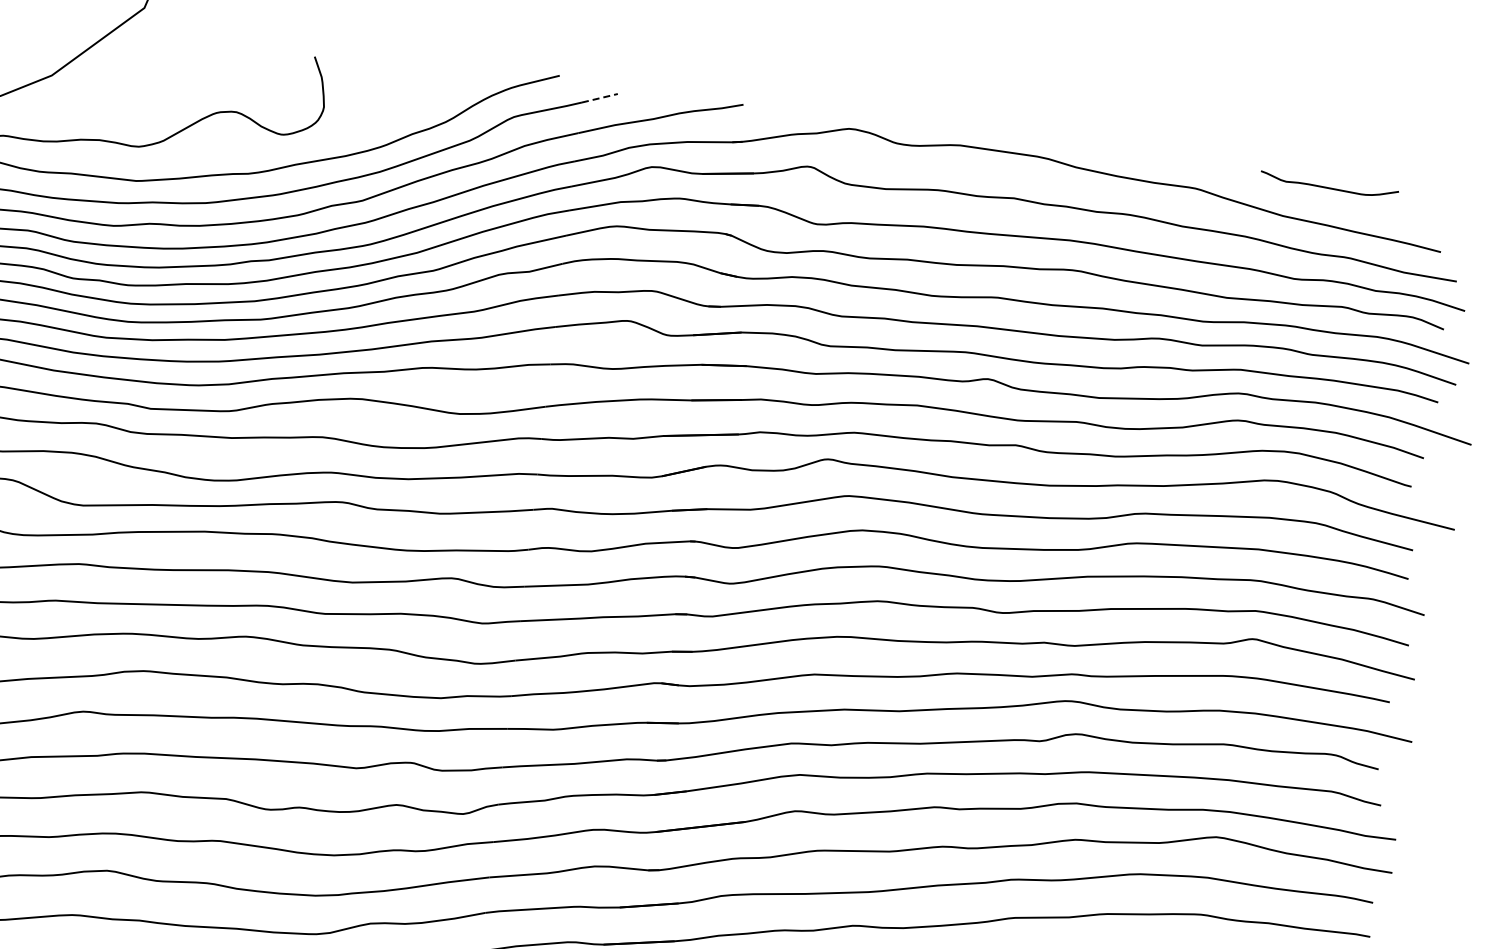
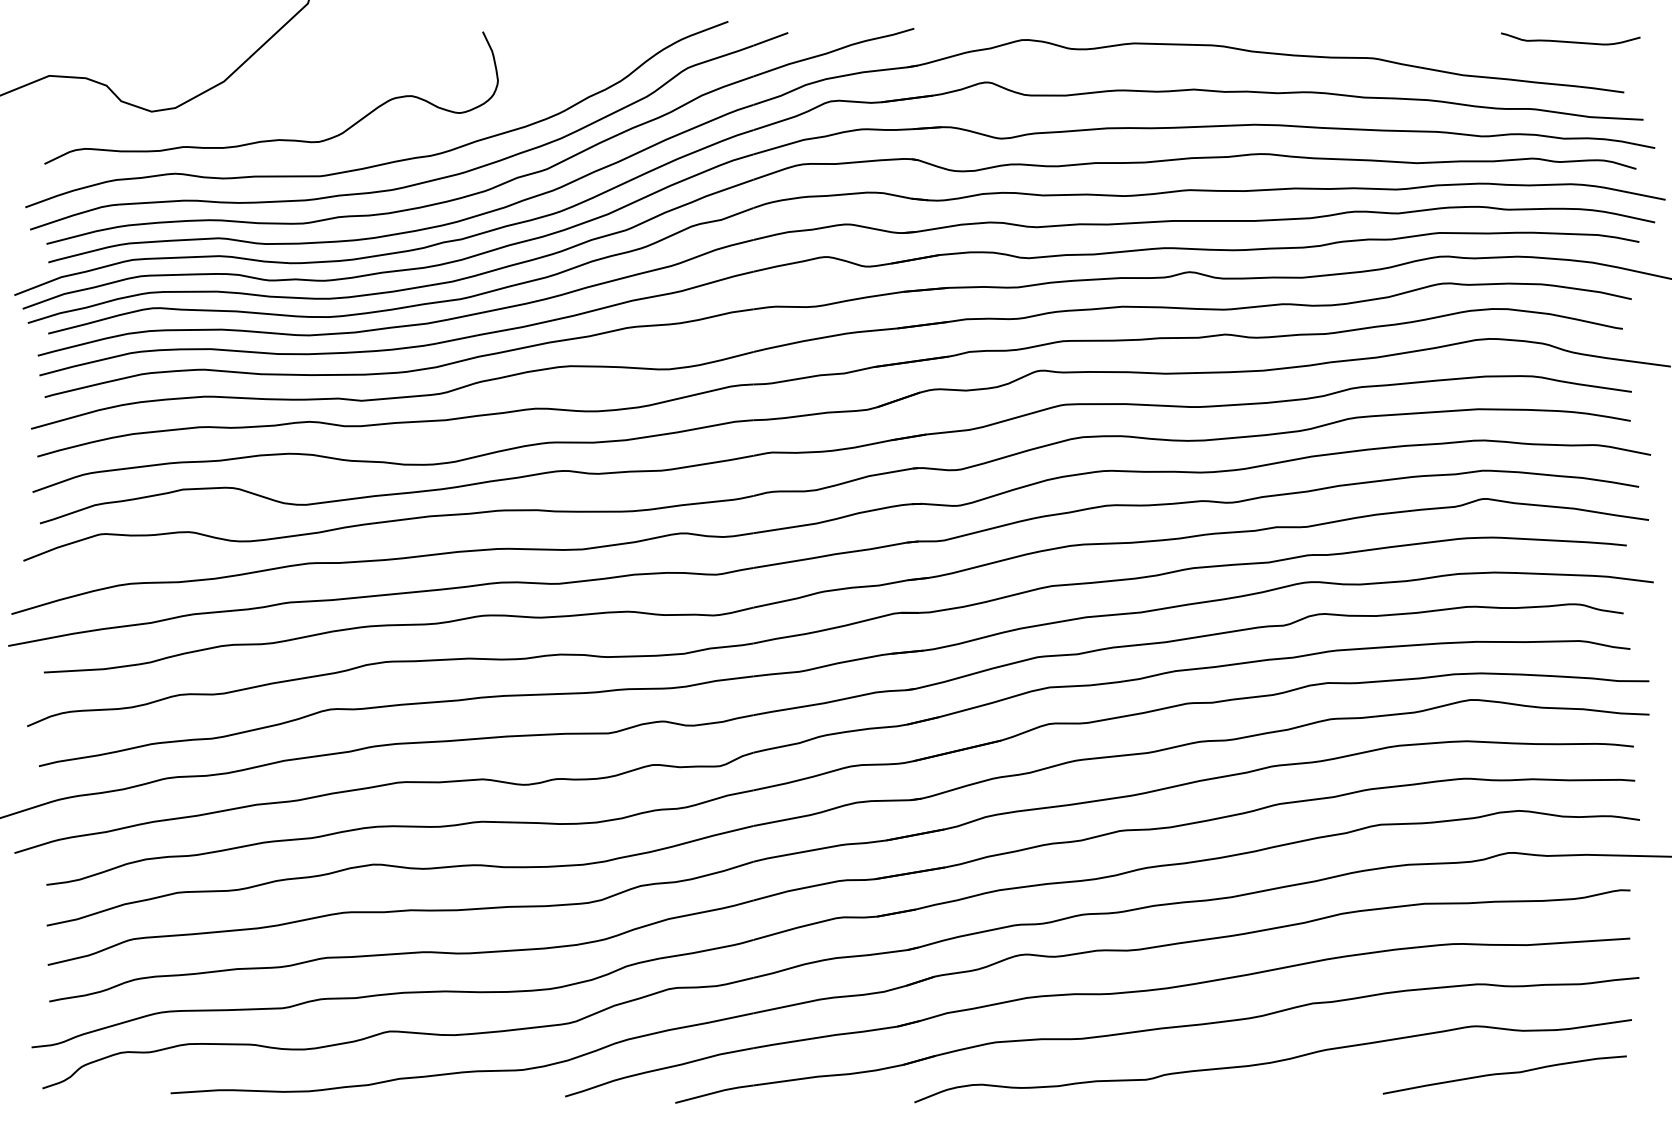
line: (600, 98) -> (771, 39), dashed -> solid
curve: (1329, 187) -> (1570, 41), moved

